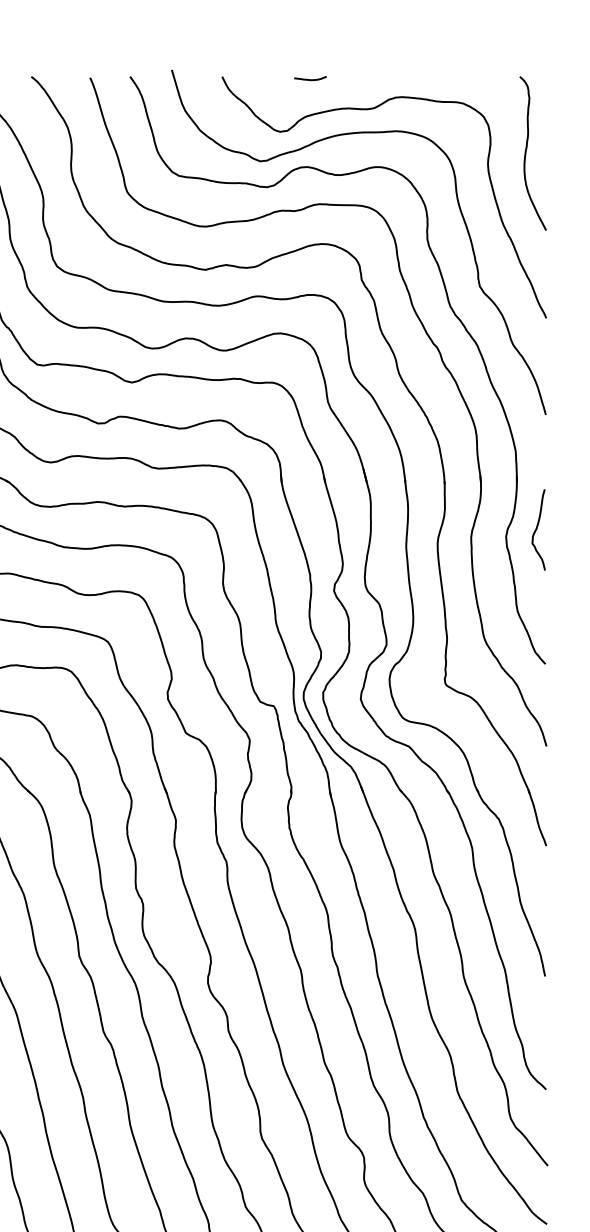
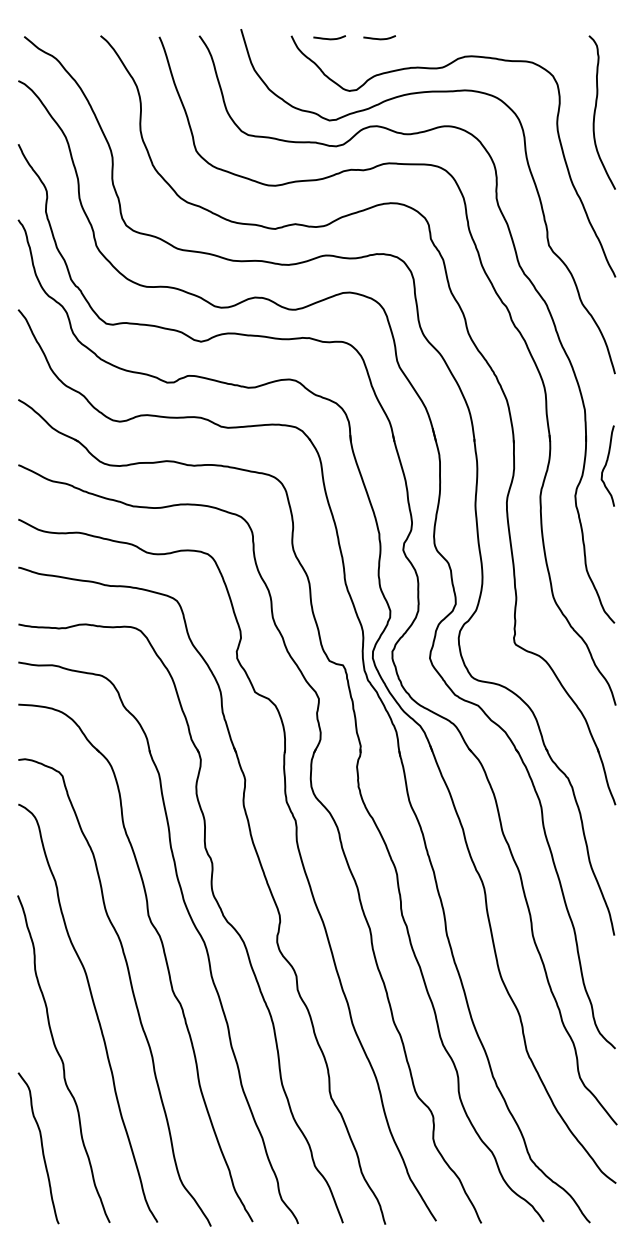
curve: (260, 79) -> (329, 38), added
curve: (537, 529) -> (606, 465), moved

